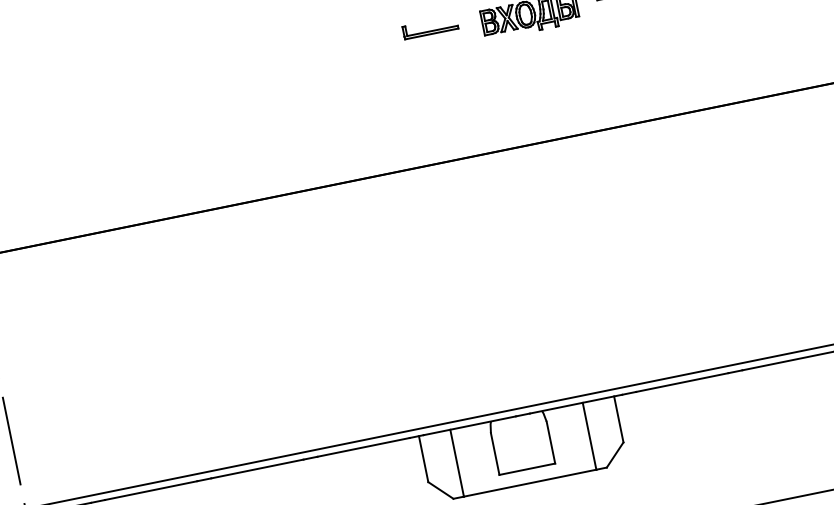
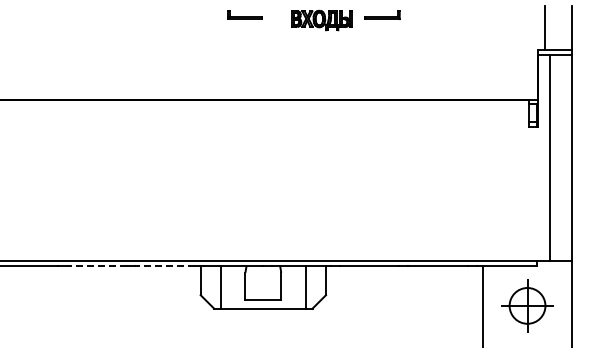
part: (429, 26) -> (244, 14), moved
line: (364, 447) -> (165, 265), solid -> dashed
line: (256, 468) -> (96, 265), solid -> dashed

